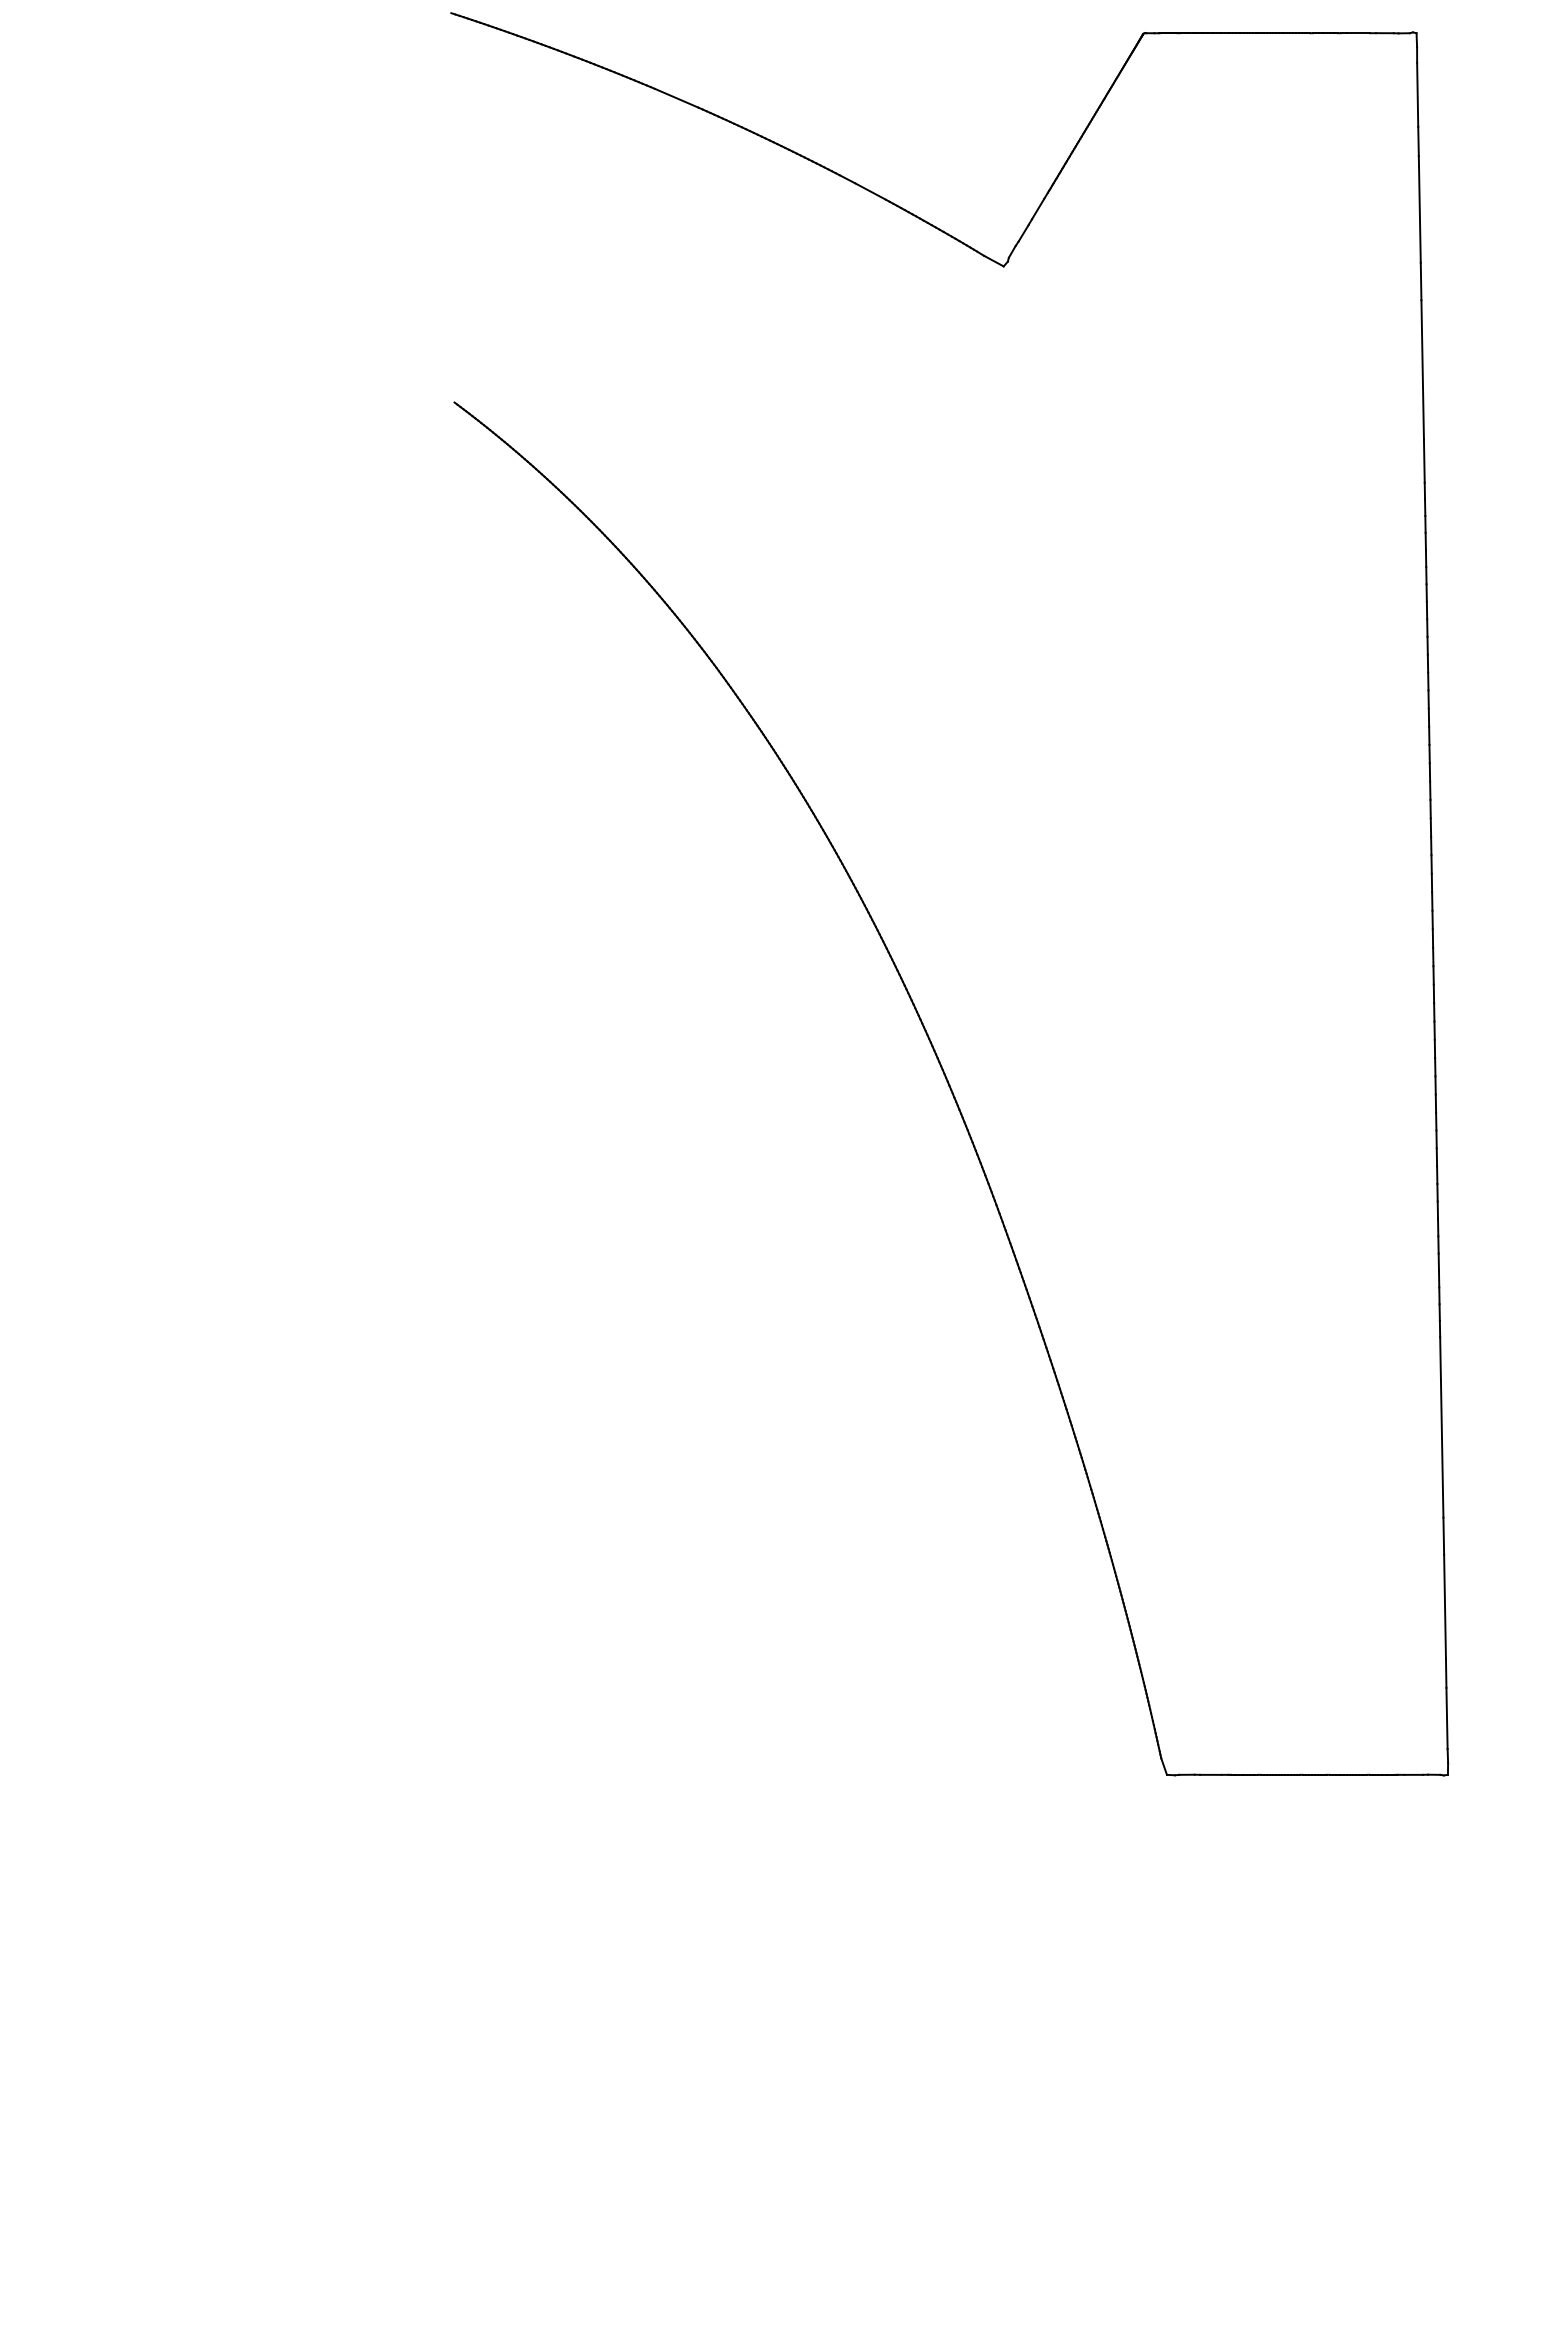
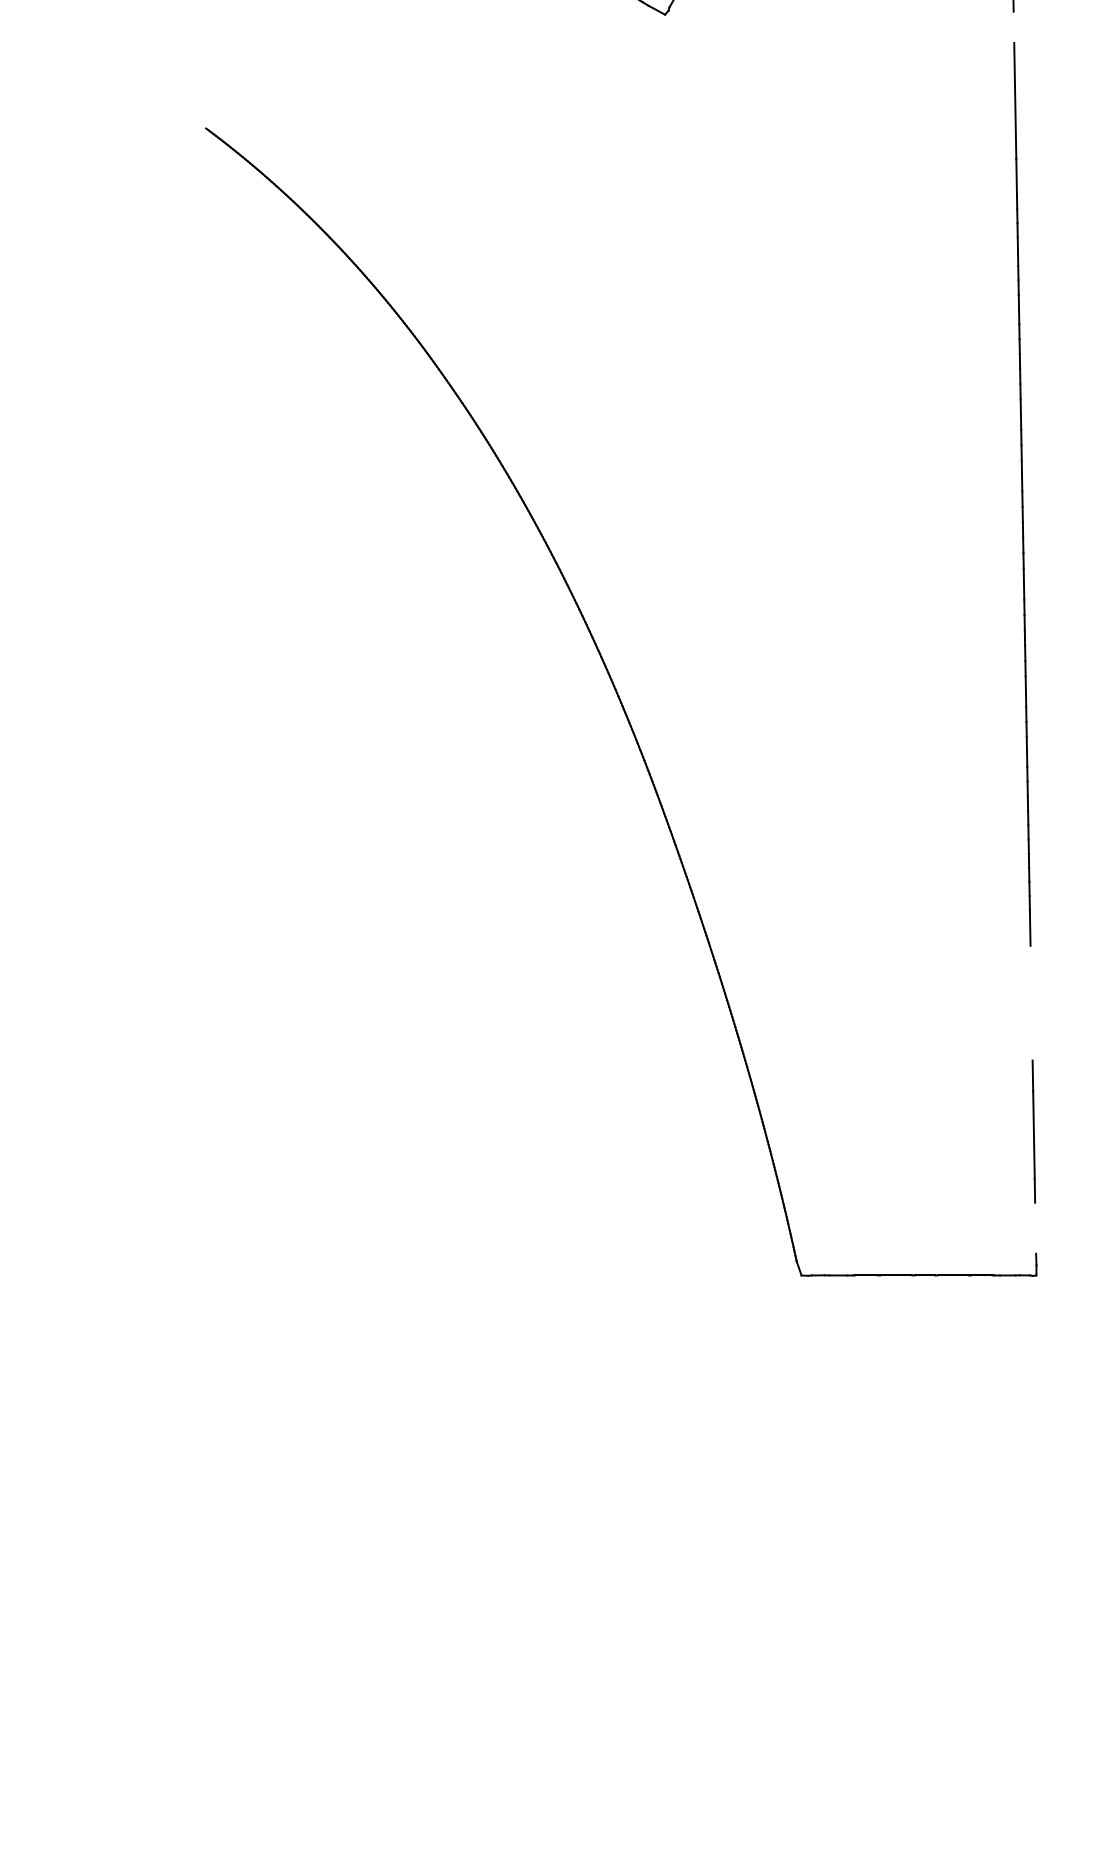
line: (1420, 281) -> (1013, 27), removed
line: (1441, 1448) -> (1031, 1002), removed
line: (1446, 1717) -> (1035, 1227), removed

